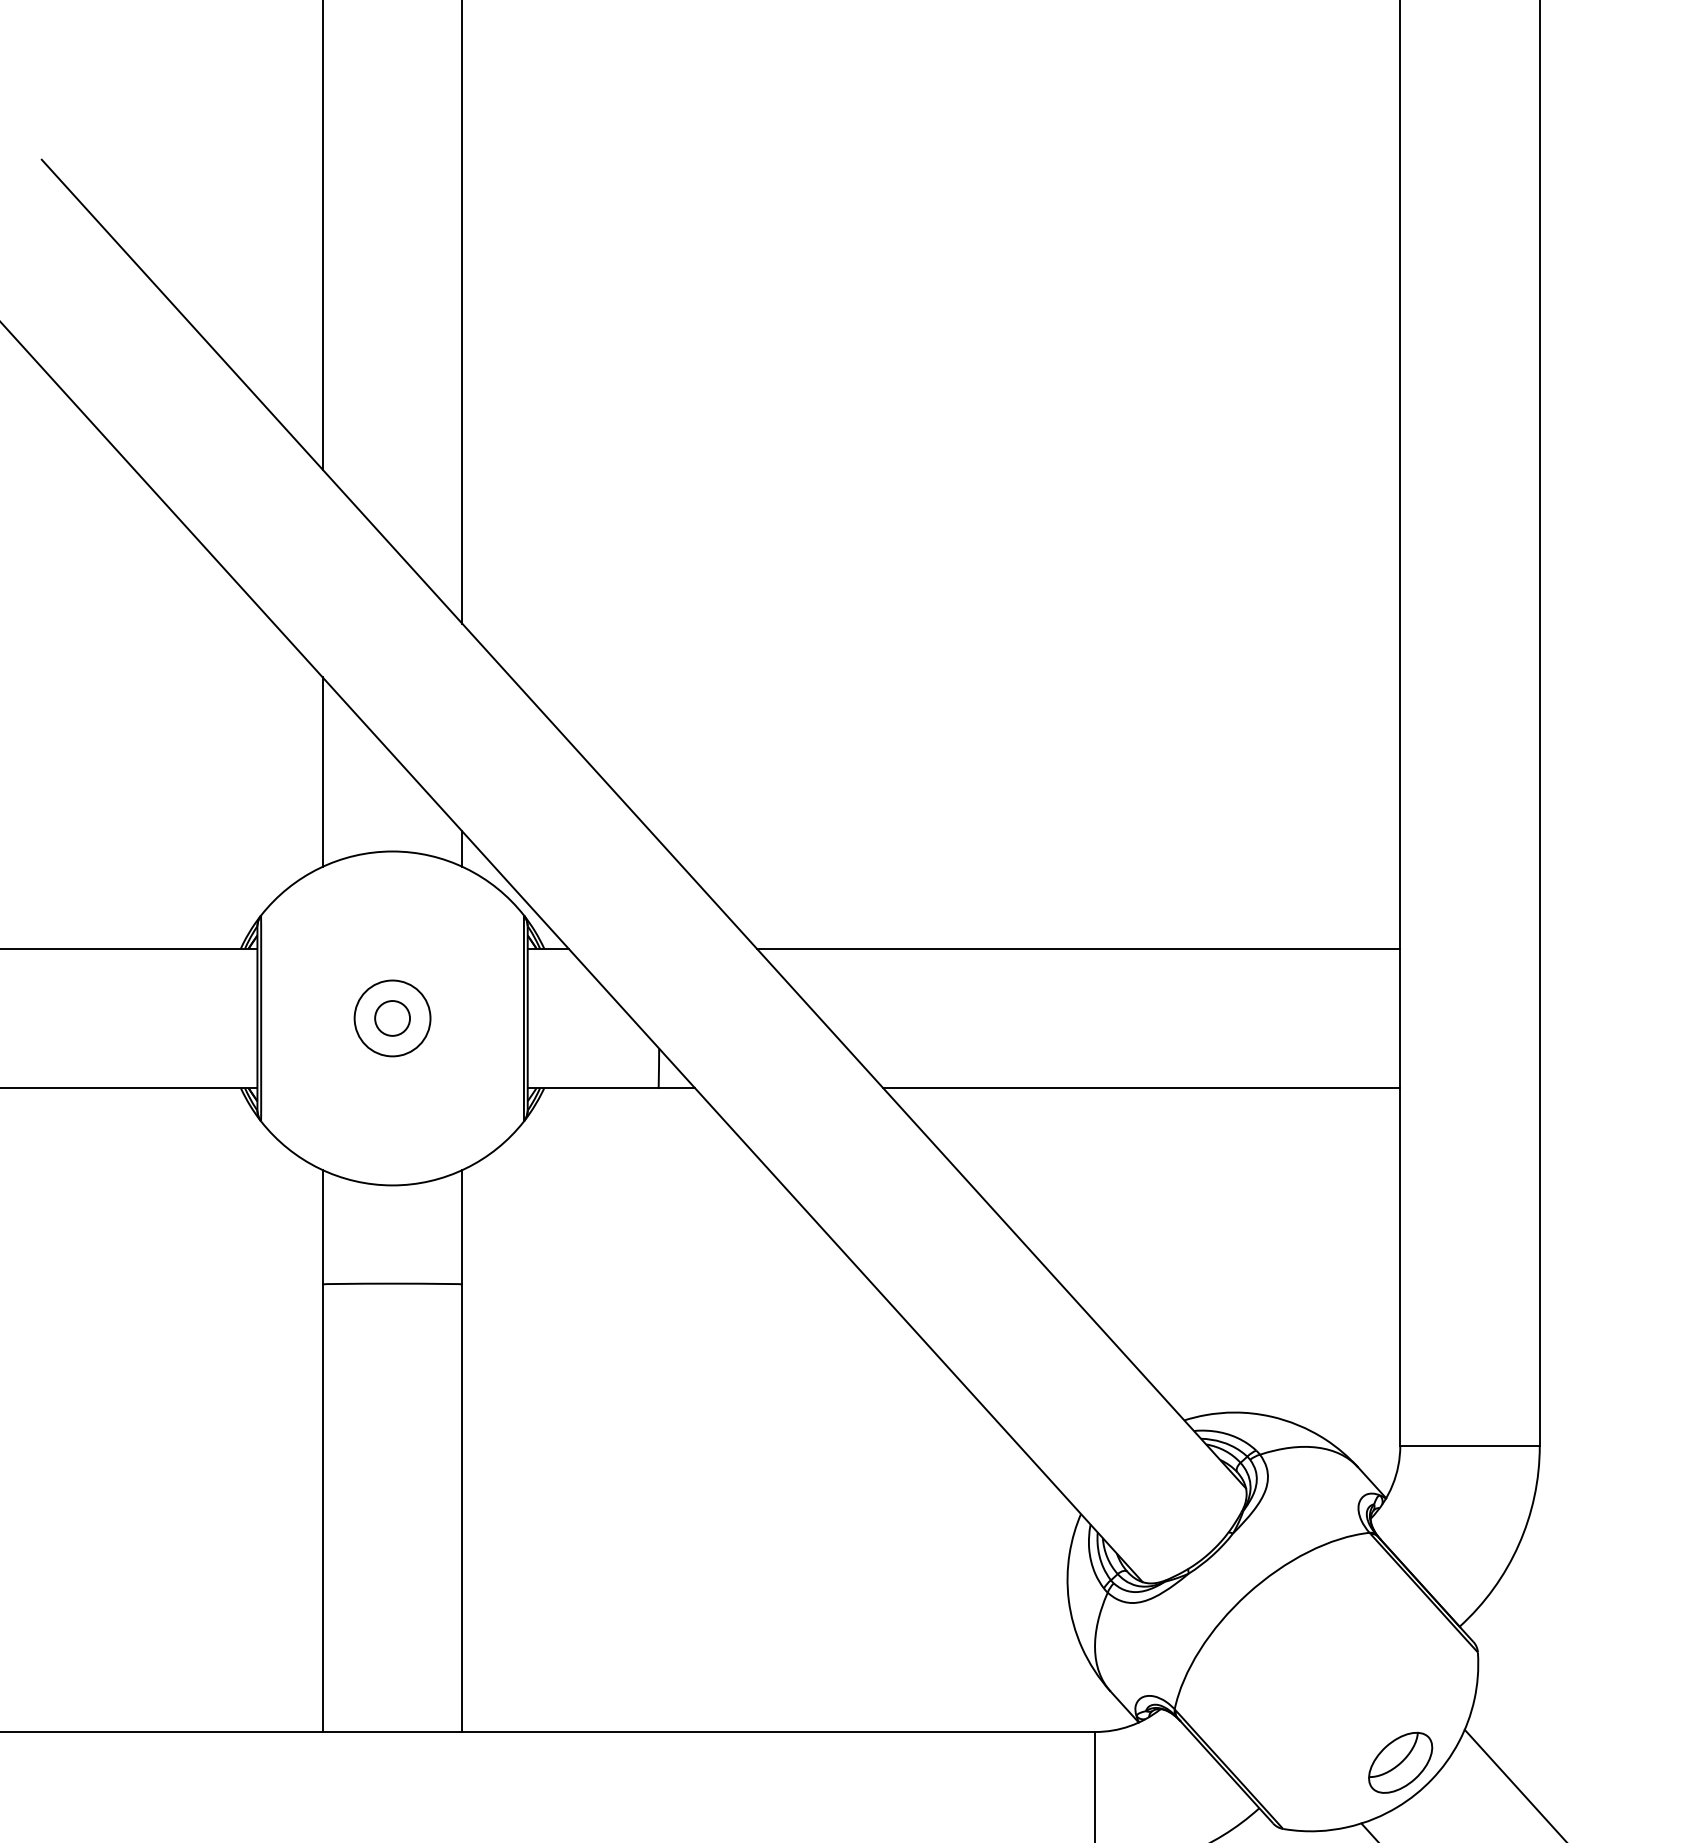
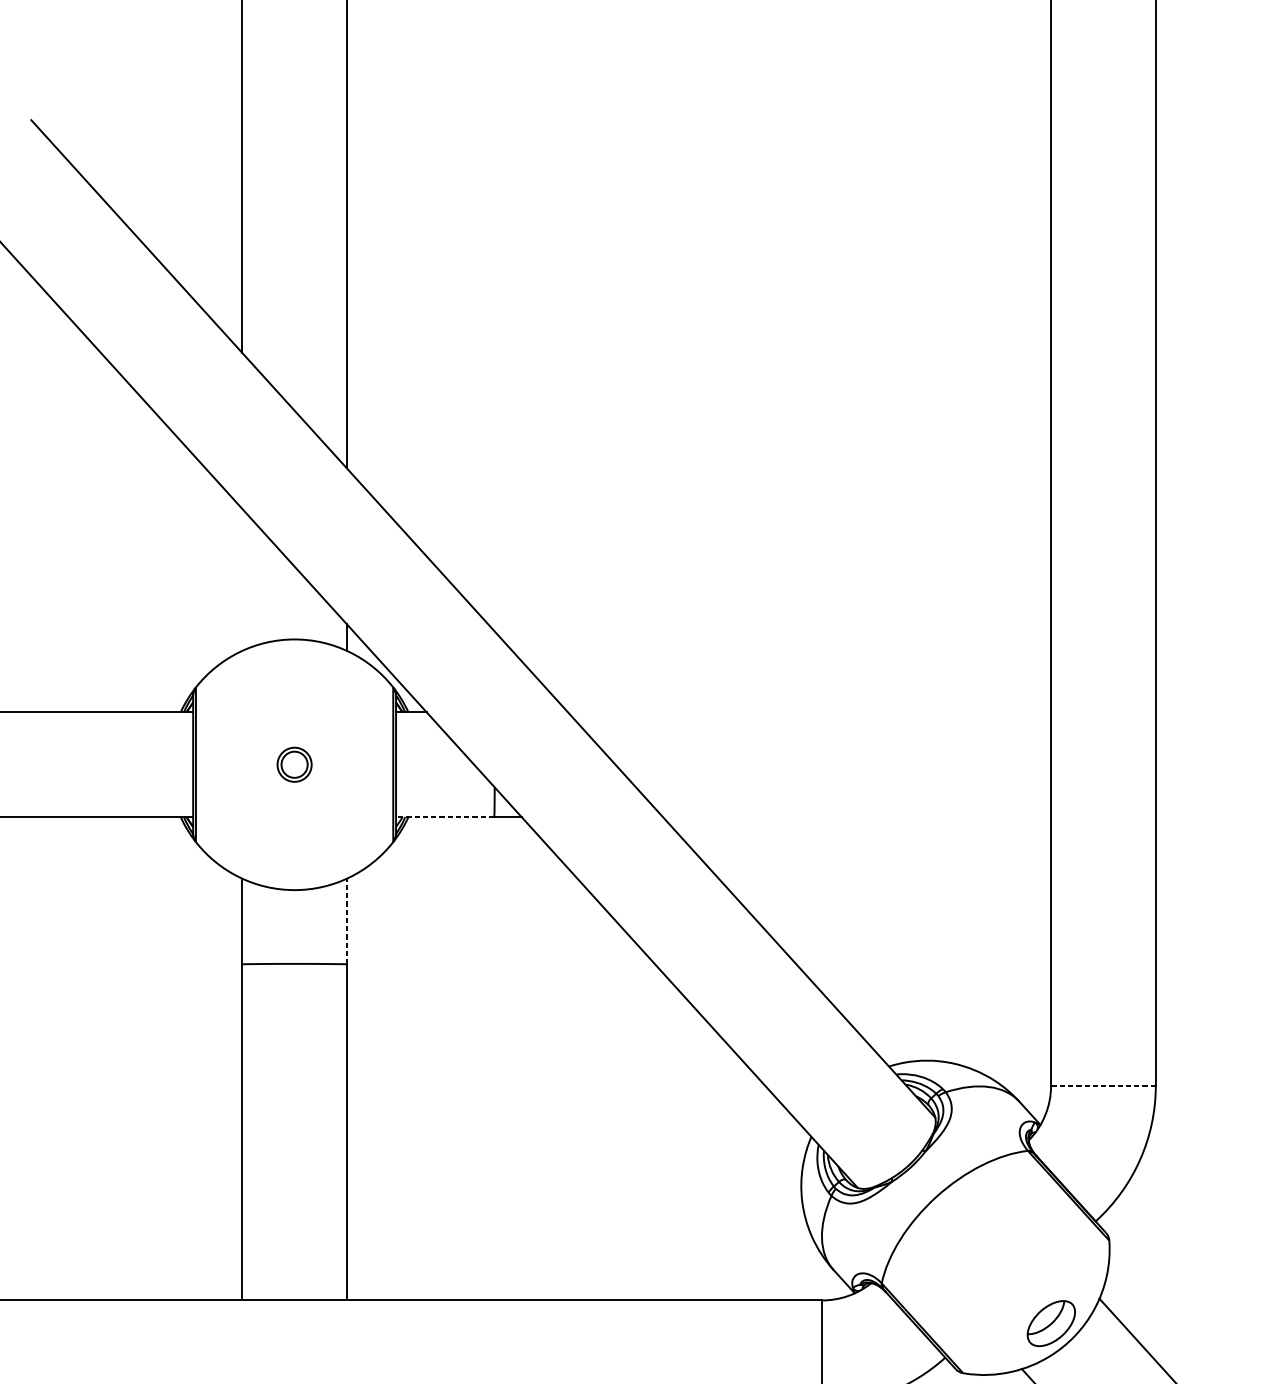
line: (322, 771) -> (242, 579), removed
line: (1078, 948) -> (809, 712), removed
circle: (392, 1018) -> (294, 764), size x0.6
line: (592, 1088) -> (444, 817), solid -> dashed
line: (1141, 1088) -> (856, 817), removed
line: (462, 1226) -> (347, 920), solid -> dashed
line: (1470, 1445) -> (1103, 1085), solid -> dashed

